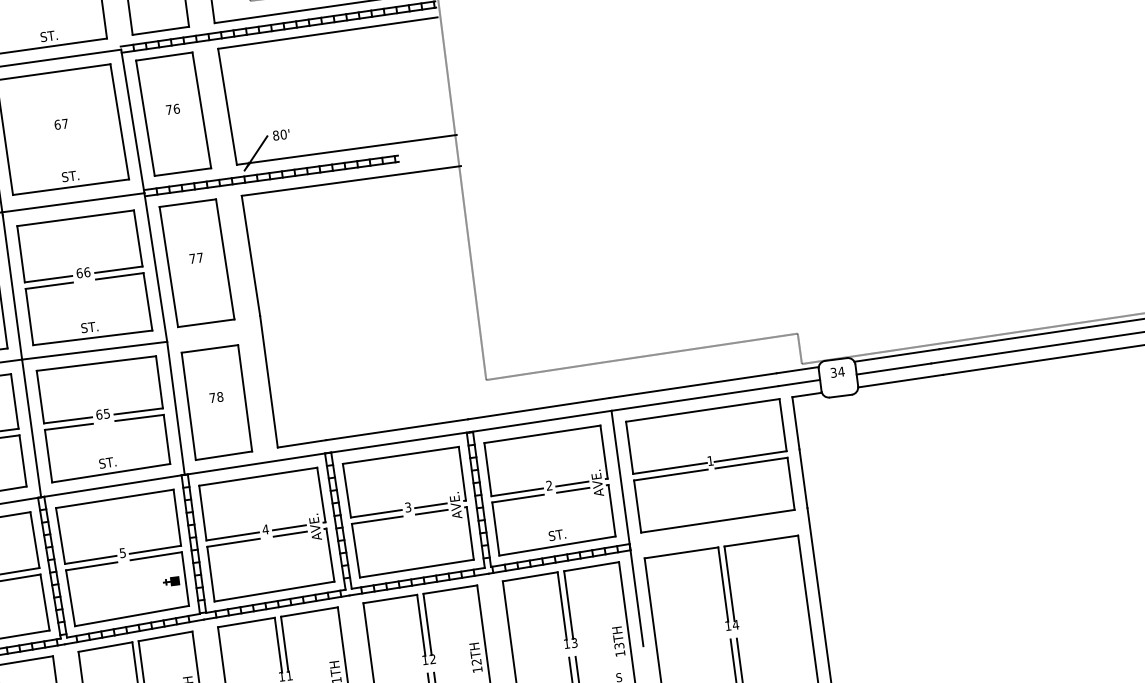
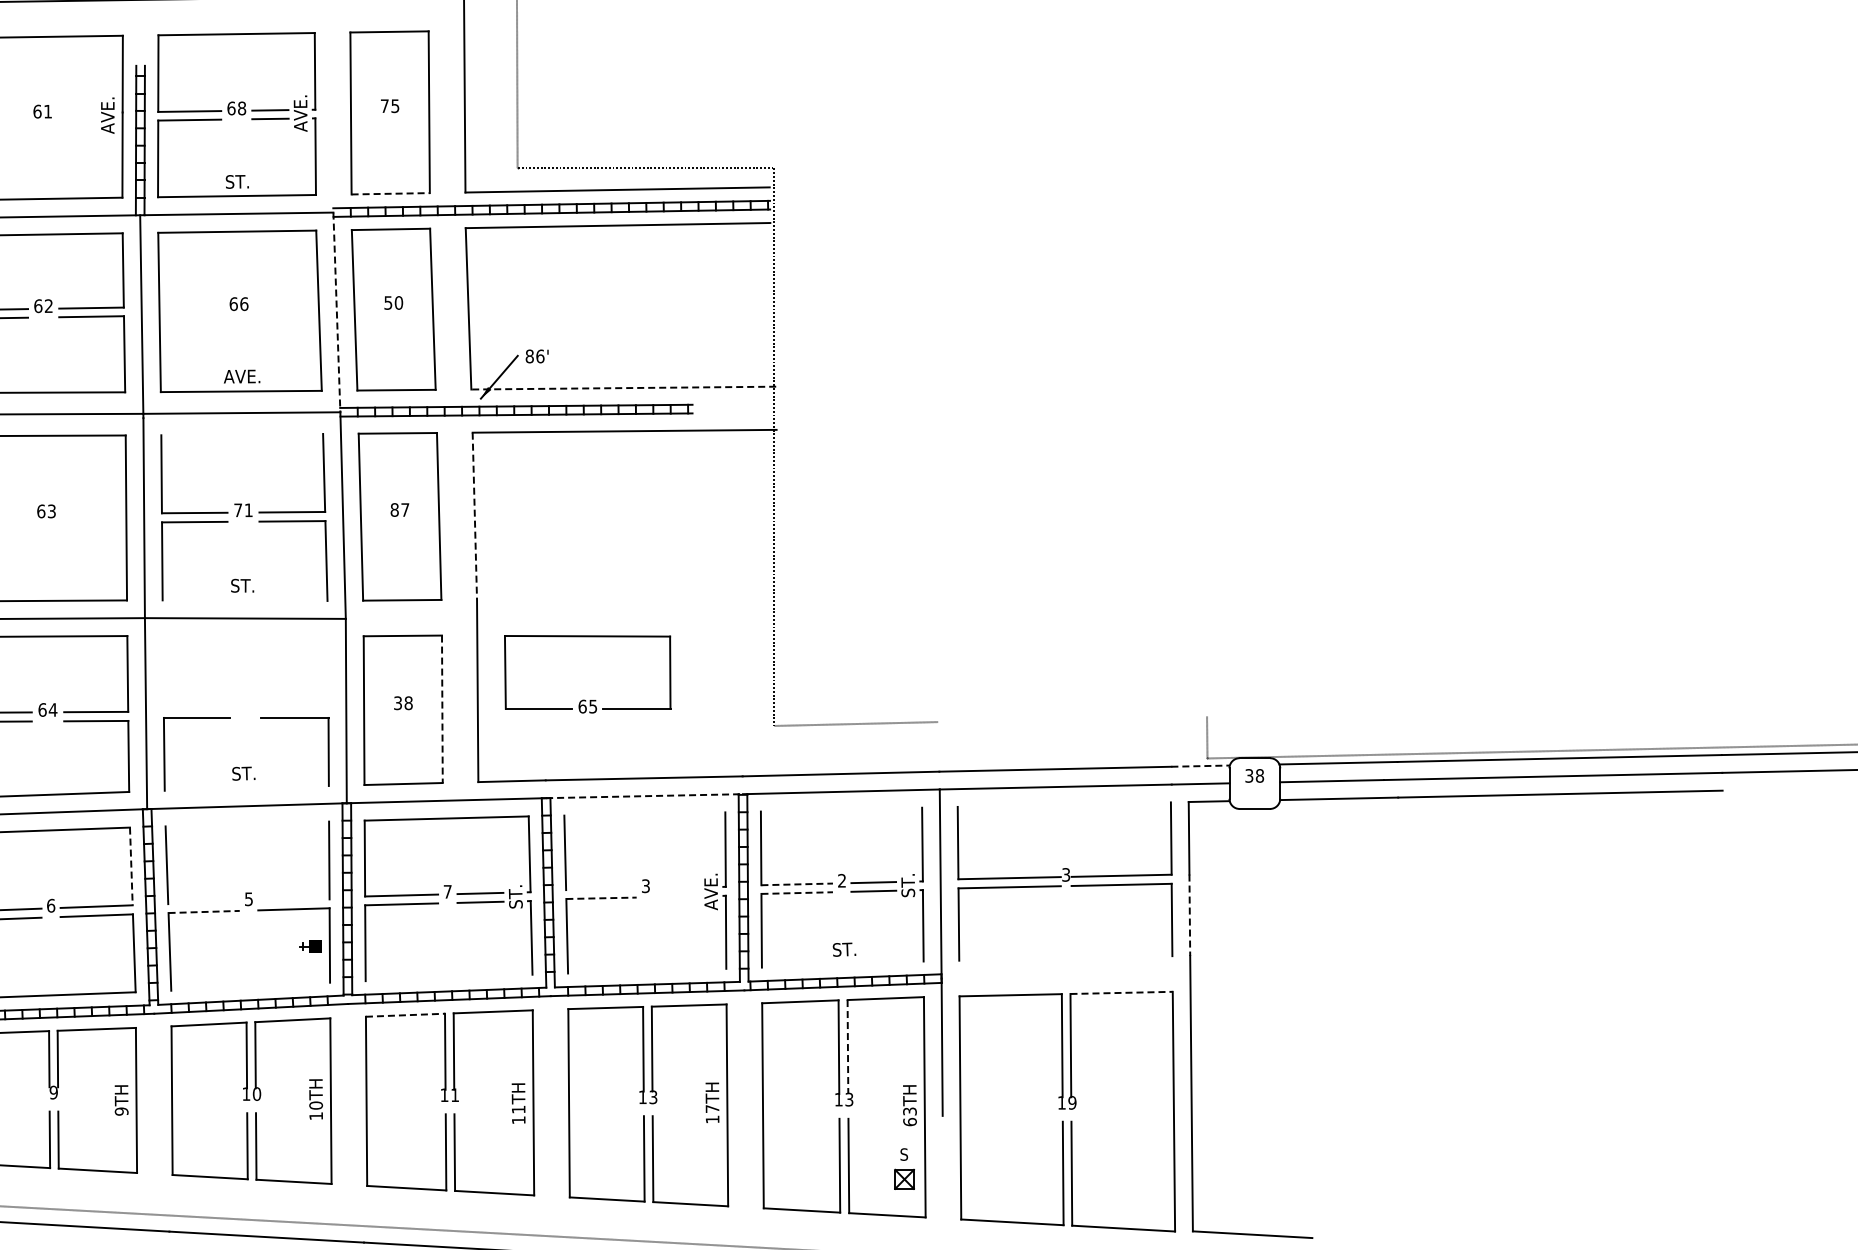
line: (161, 30) -> (391, 193), solid -> dashed
text: (172, 109) -> (393, 302), 76 -> 50
line: (132, 121) -> (336, 312), solid -> dashed
text: (65, 124) -> (244, 304), 67 -> 66
text: (283, 133) -> (540, 355), 80' -> 86'
line: (346, 150) -> (623, 388), solid -> dashed
text: (69, 176) -> (241, 376), ST. -> AVE.
line: (75, 218) -> (242, 434), removed
line: (250, 256) -> (474, 516), solid -> dashed
text: (192, 258) -> (394, 509), 77 -> 87
text: (83, 272) -> (243, 510), 66 -> 71
line: (92, 337) -> (244, 600), removed
line: (700, 348) -> (1072, 719), removed
line: (798, 370) -> (1201, 766), solid -> dashed
text: (841, 371) -> (1259, 775), 34 -> 38
text: (212, 398) -> (397, 703), 78 -> 38
line: (245, 398) -> (442, 709), solid -> dashed
part: (99, 409) -> (584, 699), moved
line: (702, 410) -> (1063, 804), removed
line: (542, 434) -> (841, 809), removed
line: (399, 442) -> (645, 796), solid -> dashed
line: (400, 455) -> (644, 813), removed
text: (710, 460) -> (1066, 874), 1 -> 3
line: (110, 472) -> (246, 787), removed
line: (803, 479) -> (1189, 915), solid -> dashed
text: (597, 482) -> (908, 885), AVE. -> ST.
line: (517, 492) -> (797, 884), solid -> dashed
line: (114, 498) -> (247, 823), removed
line: (518, 498) -> (797, 893), solid -> dashed
line: (431, 505) -> (677, 887), removed
line: (431, 511) -> (677, 896), removed
line: (376, 513) -> (601, 889), removed
line: (378, 520) -> (602, 898), solid -> dashed
line: (717, 521) -> (1065, 958), removed
text: (315, 527) -> (515, 897), AVE. -> ST.
text: (265, 529) -> (447, 891), 4 -> 7
line: (35, 540) -> (131, 866), solid -> dashed
line: (761, 540) -> (1122, 992), solid -> dashed
line: (557, 546) -> (842, 964), removed
line: (155, 549) -> (293, 900), removed
line: (90, 560) -> (203, 903), removed
line: (91, 565) -> (204, 911), solid -> dashed
line: (417, 568) -> (647, 970), removed
line: (274, 591) -> (448, 977), removed
line: (568, 605) -> (847, 1047), solid -> dashed
line: (131, 615) -> (250, 986), removed
line: (246, 622) -> (405, 1015), solid -> dashed
text: (735, 624) -> (1072, 1102), 14 -> 19
text: (619, 653) -> (909, 1121), 13TH -> 63TH
text: (432, 659) -> (653, 1097), 12 -> 13
text: (476, 661) -> (712, 1108), 12TH -> 17TH

